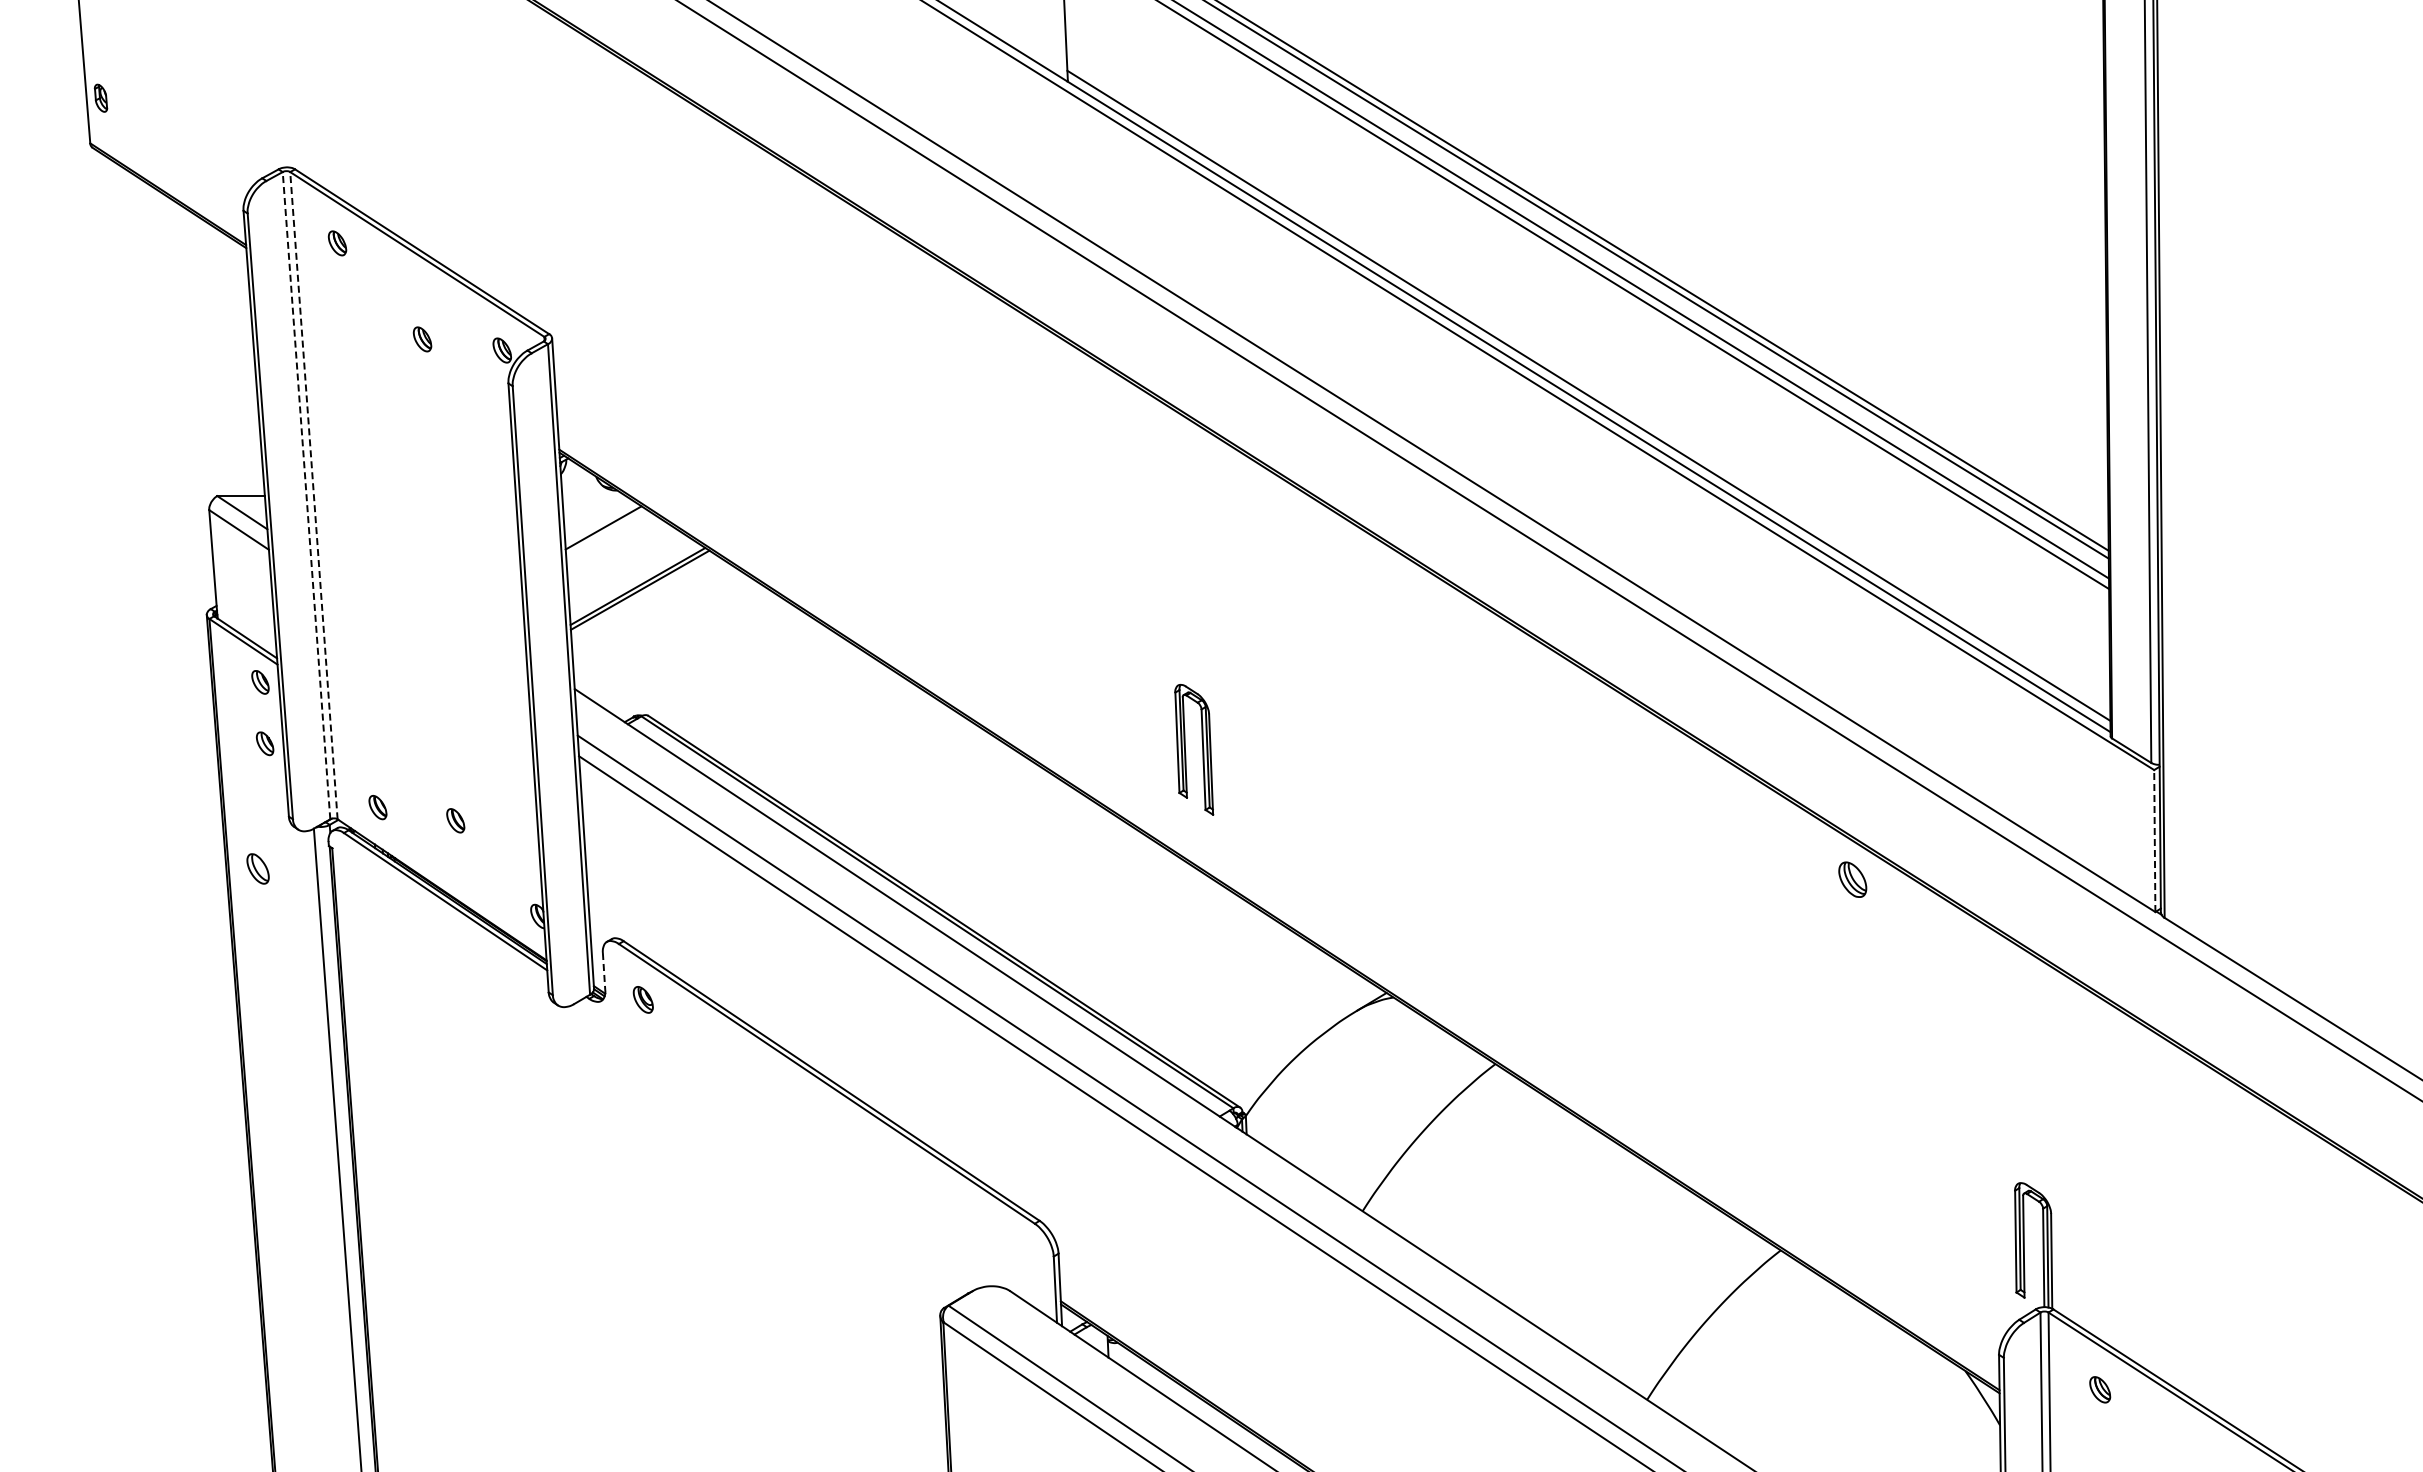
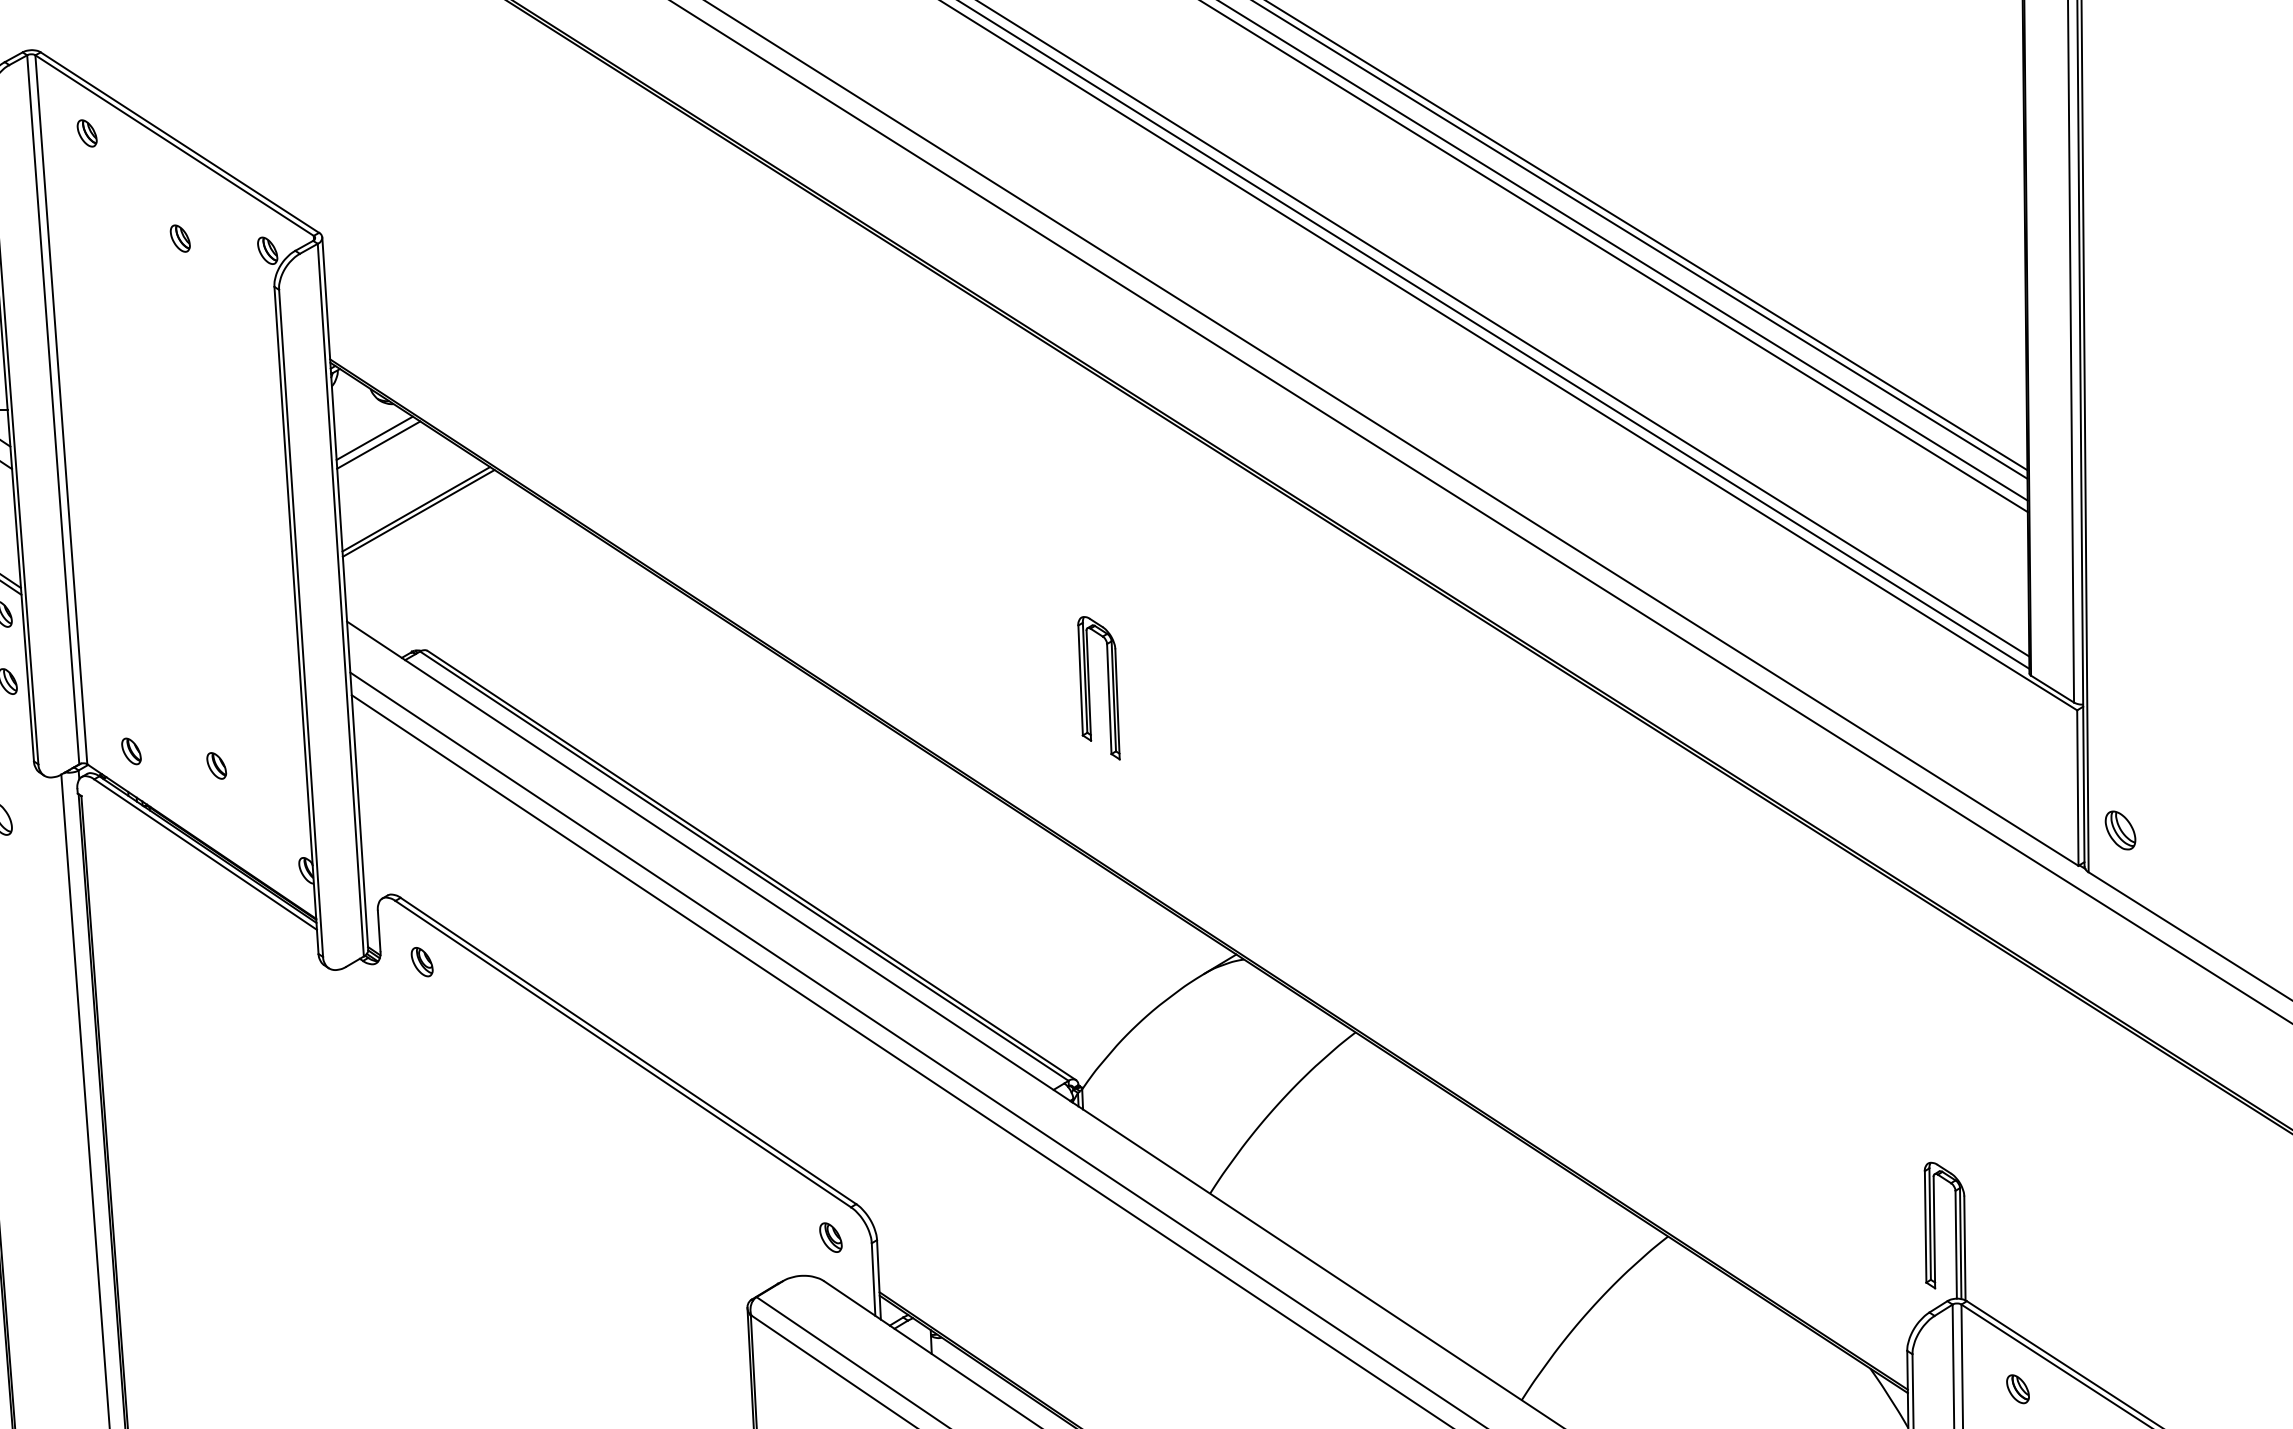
line: (306, 495) -> (53, 409), dashed -> solid
line: (313, 495) -> (60, 409), dashed -> solid
line: (599, 521) -> (374, 438), added
part: (1202, 749) -> (1108, 687), moved
line: (2154, 841) -> (2077, 788), dashed -> solid
part: (1852, 879) -> (2120, 830), moved
line: (604, 971) -> (379, 931), dashed -> solid
part: (1016, 1251) -> (830, 1237), added

